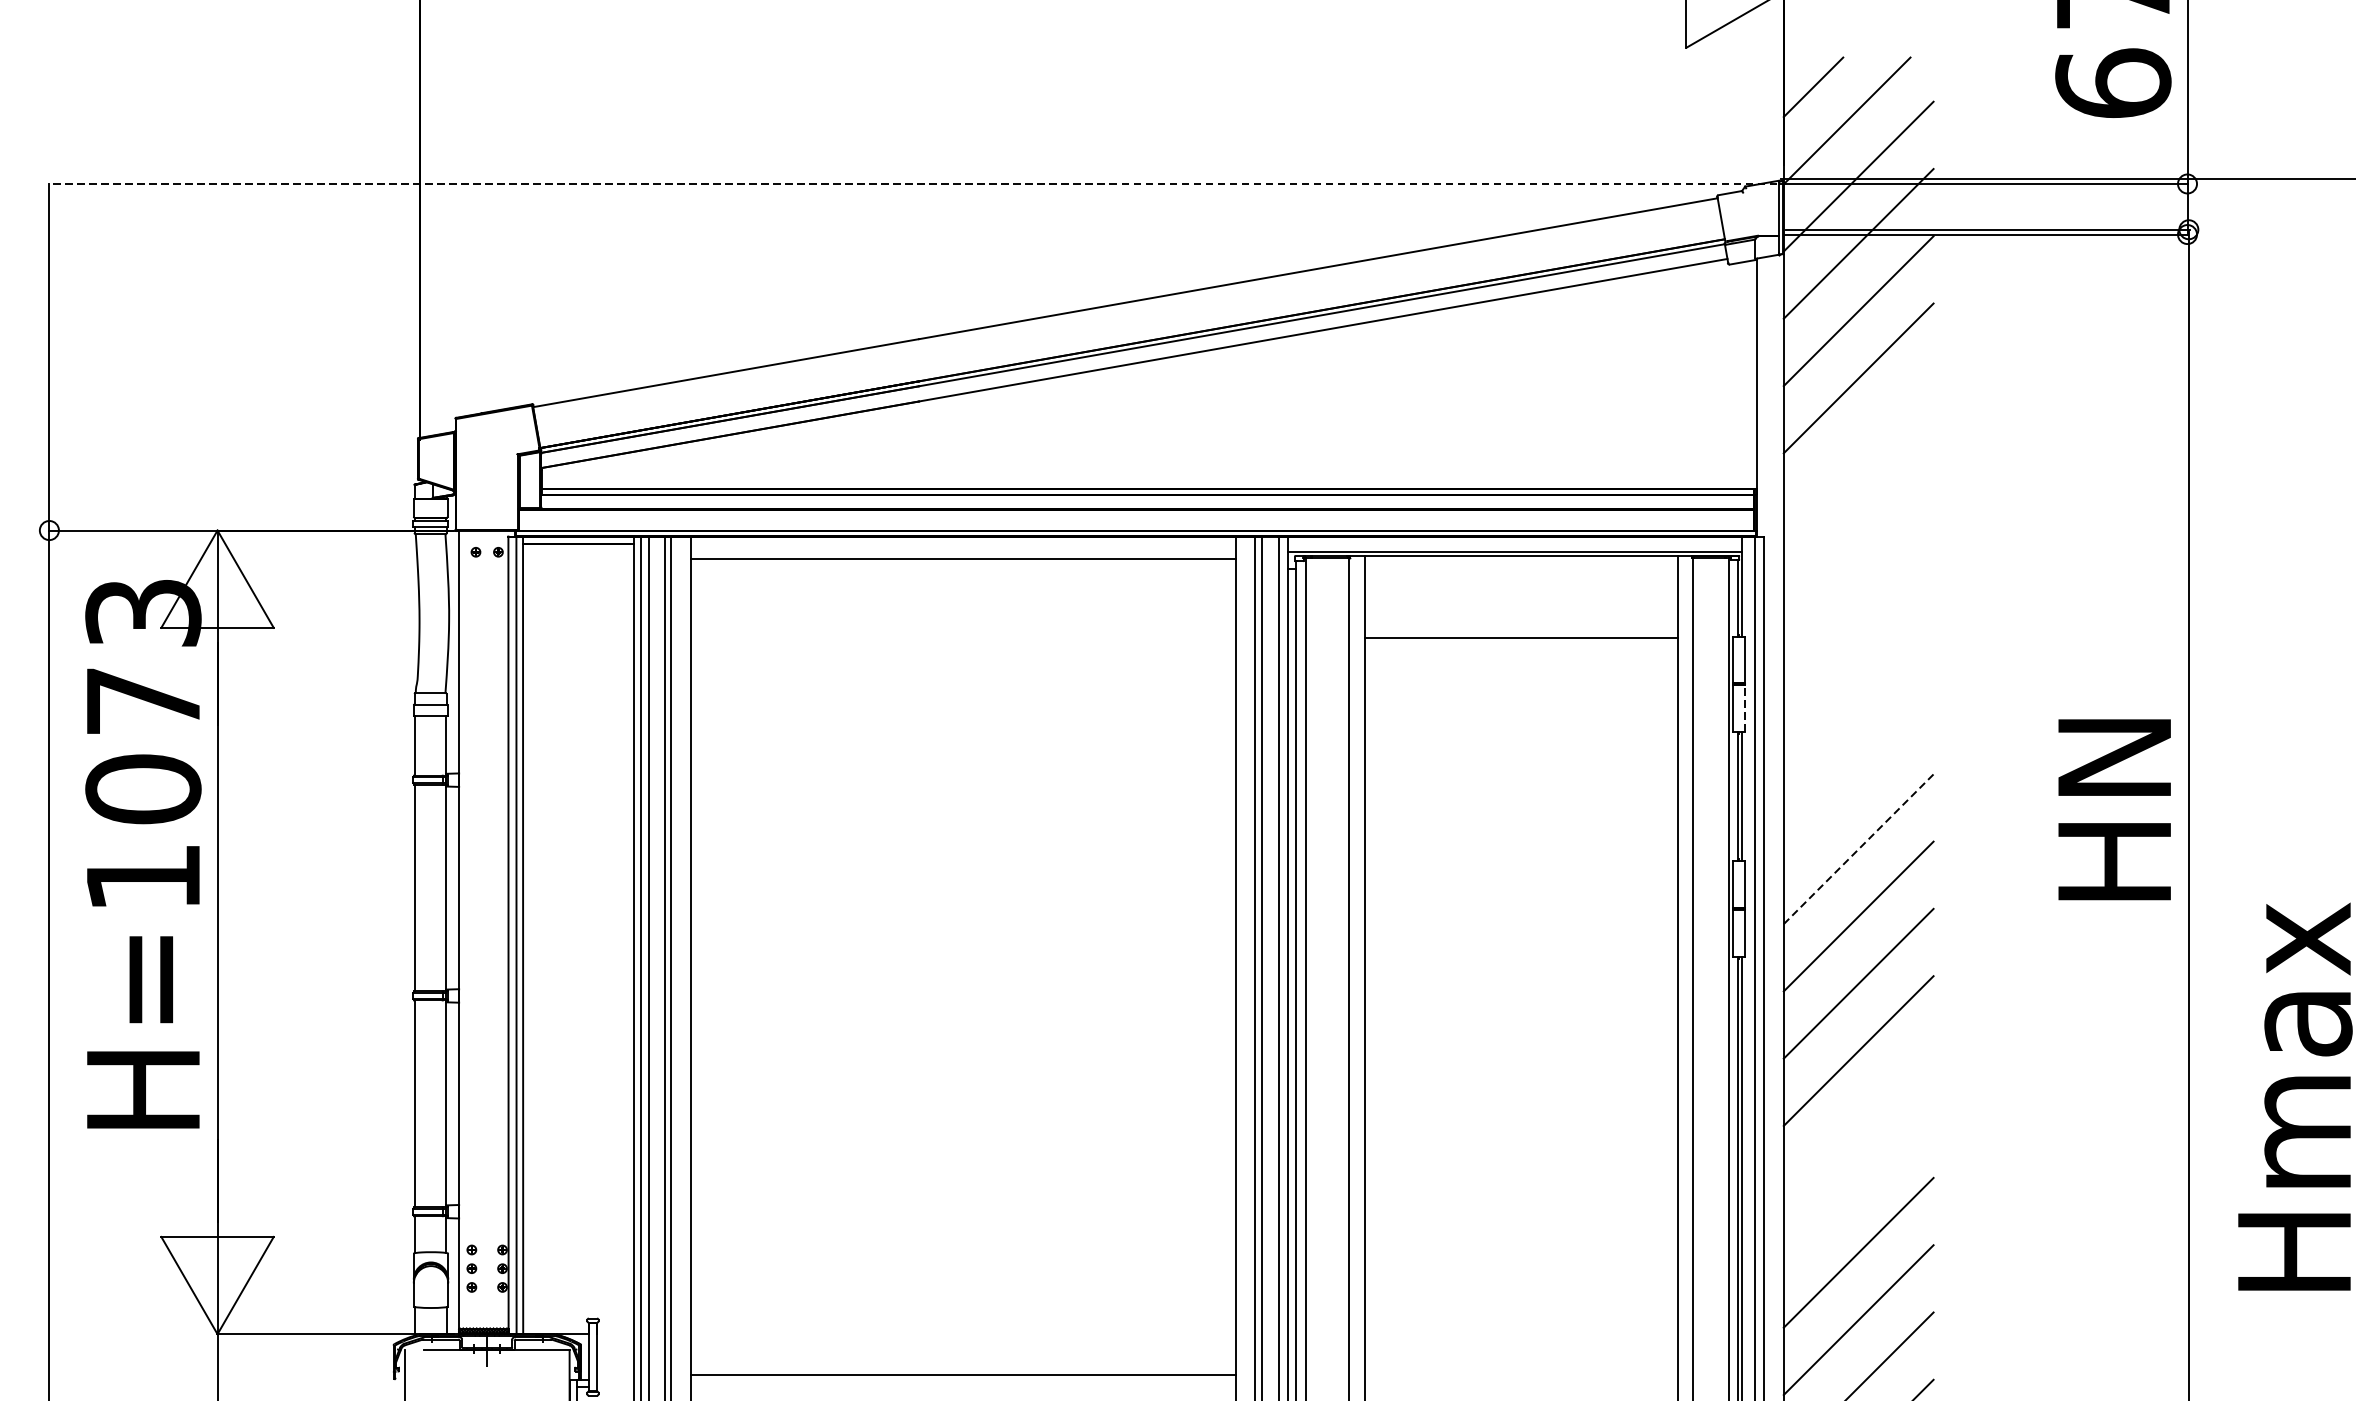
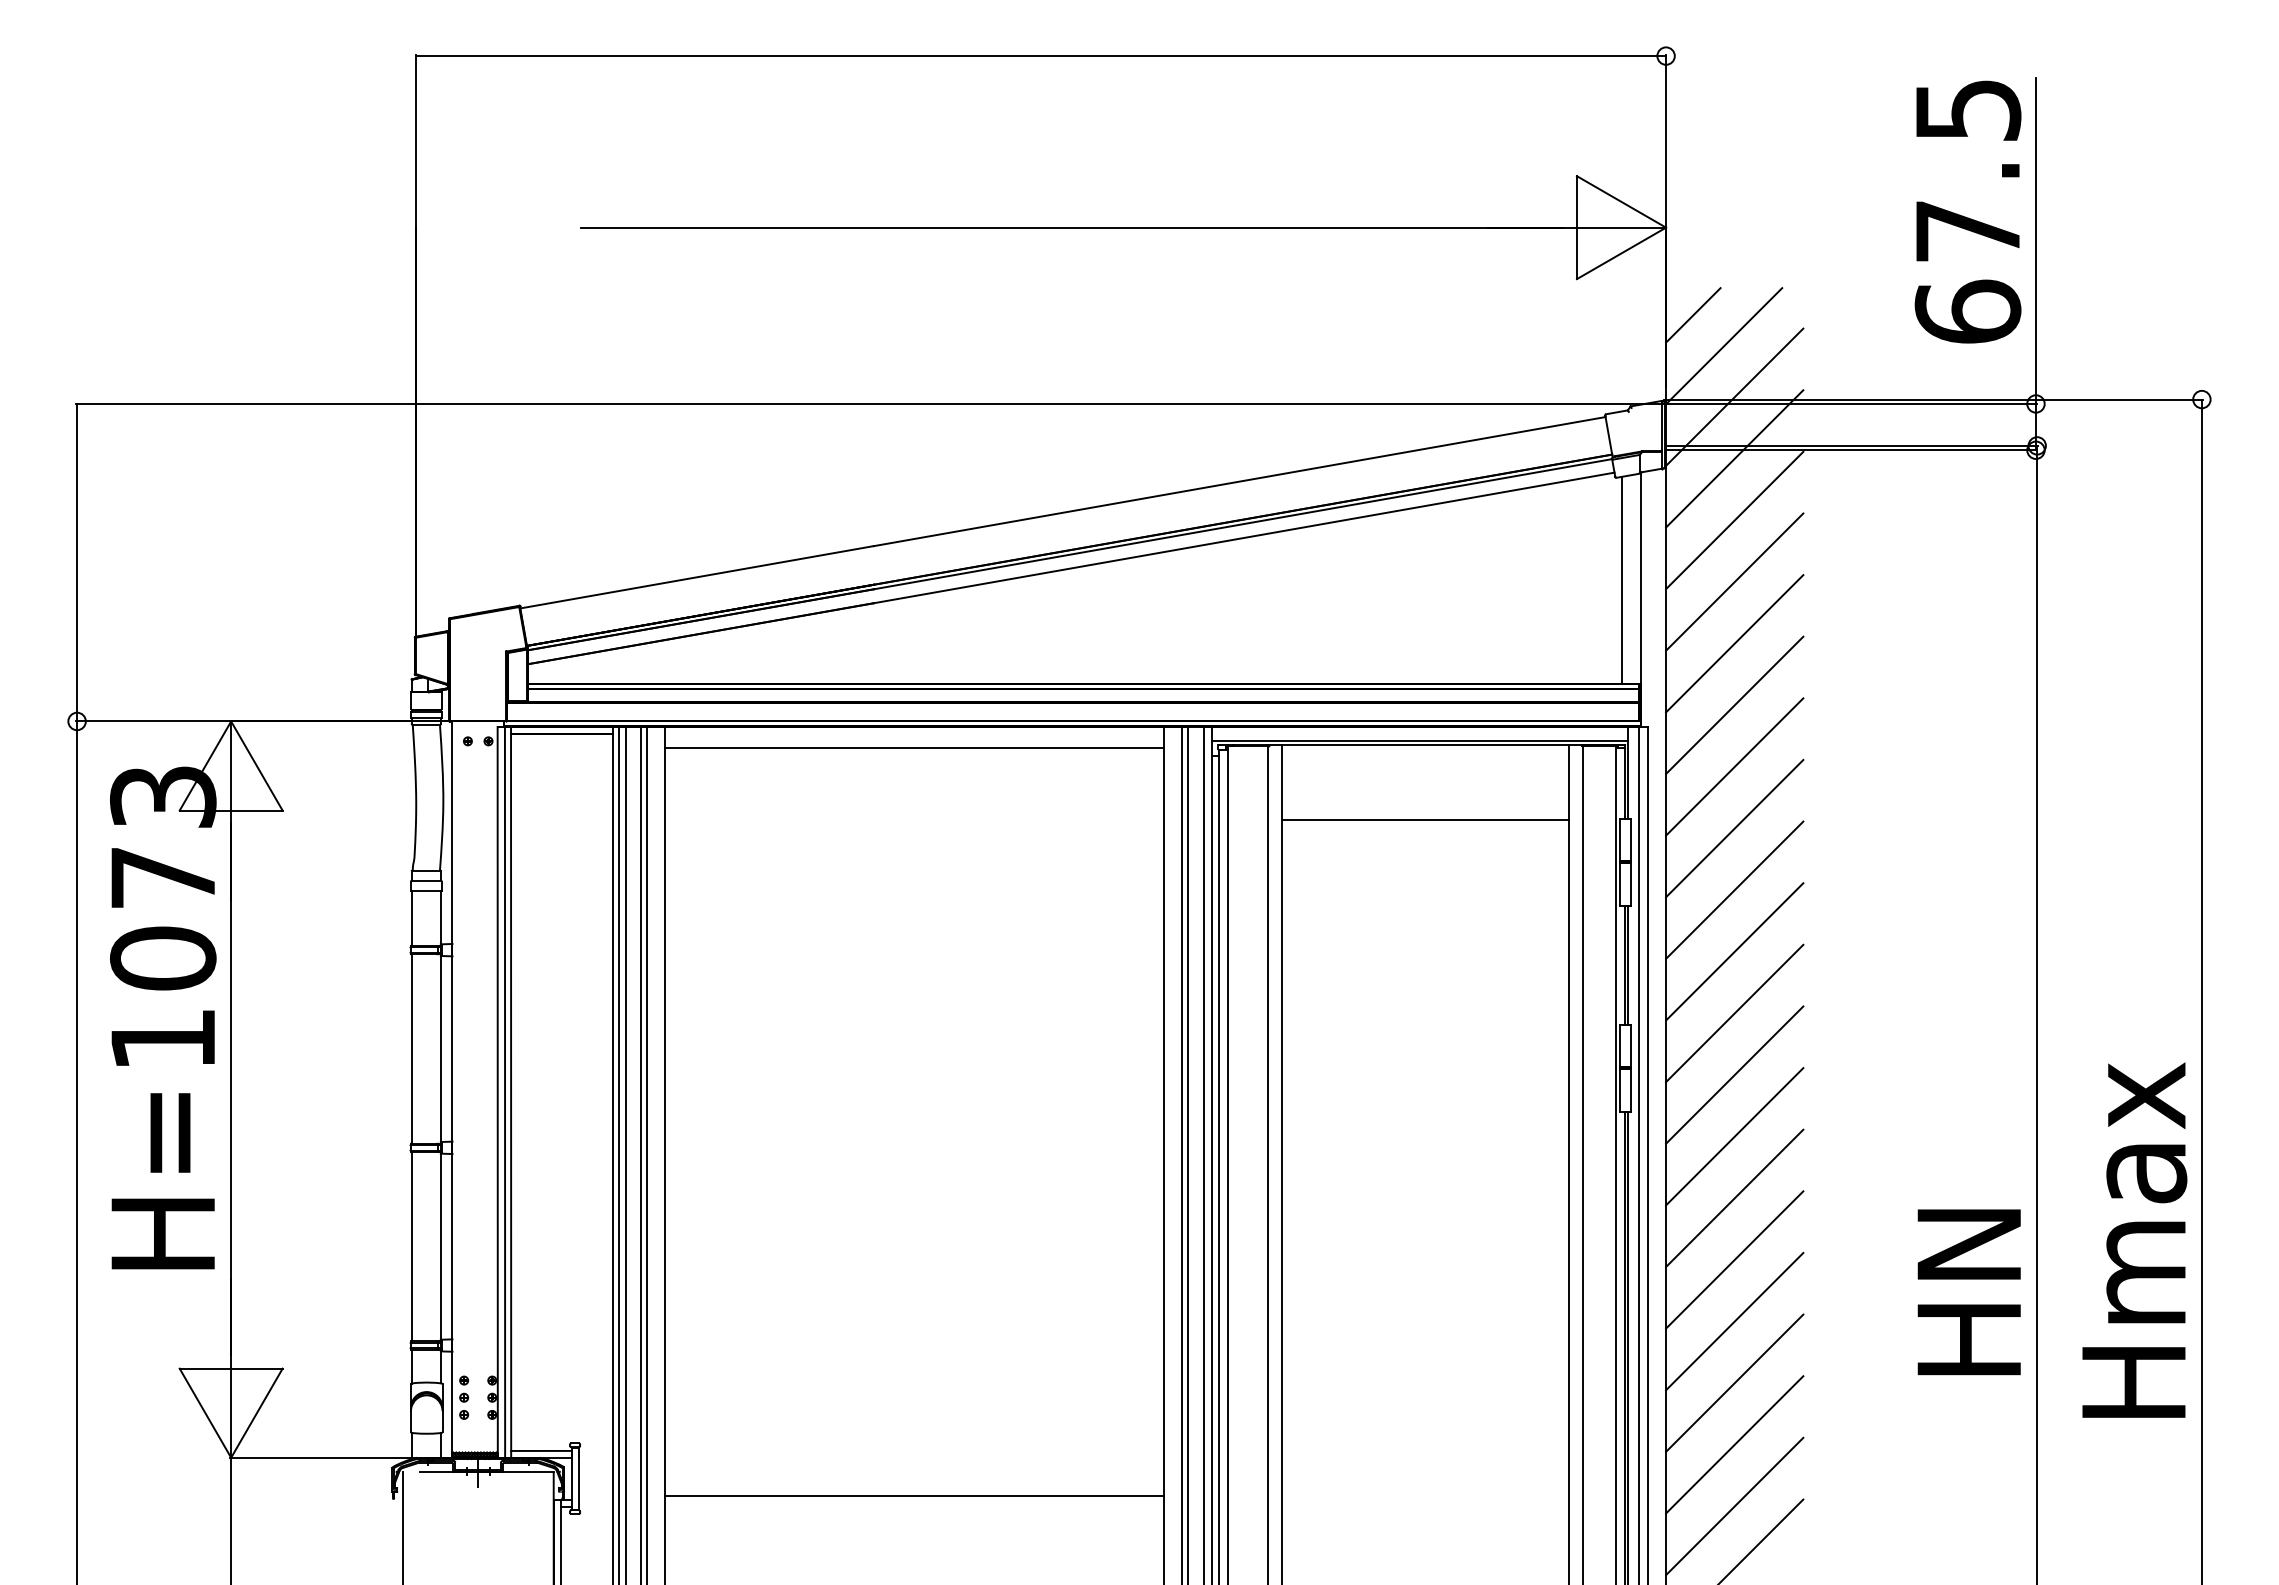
line: (913, 183) -> (868, 403), dashed -> solid
line: (1735, 375) -> (1621, 579), added
line: (1858, 445) -> (1734, 643), added
line: (1858, 512) -> (1734, 704), added
line: (1858, 579) -> (1734, 766), added
line: (1858, 647) -> (1734, 828), added
line: (1744, 708) -> (1630, 884), dashed -> solid
line: (1858, 713) -> (1734, 889), added
line: (1858, 781) -> (1734, 951), added
text: (2113, 810) -> (1968, 1292), moved
line: (1859, 849) -> (1735, 1013), dashed -> solid
line: (1858, 1117) -> (1734, 1259), added
line: (1858, 1185) -> (1734, 1321), added
line: (556, 1326) -> (541, 1450), added

